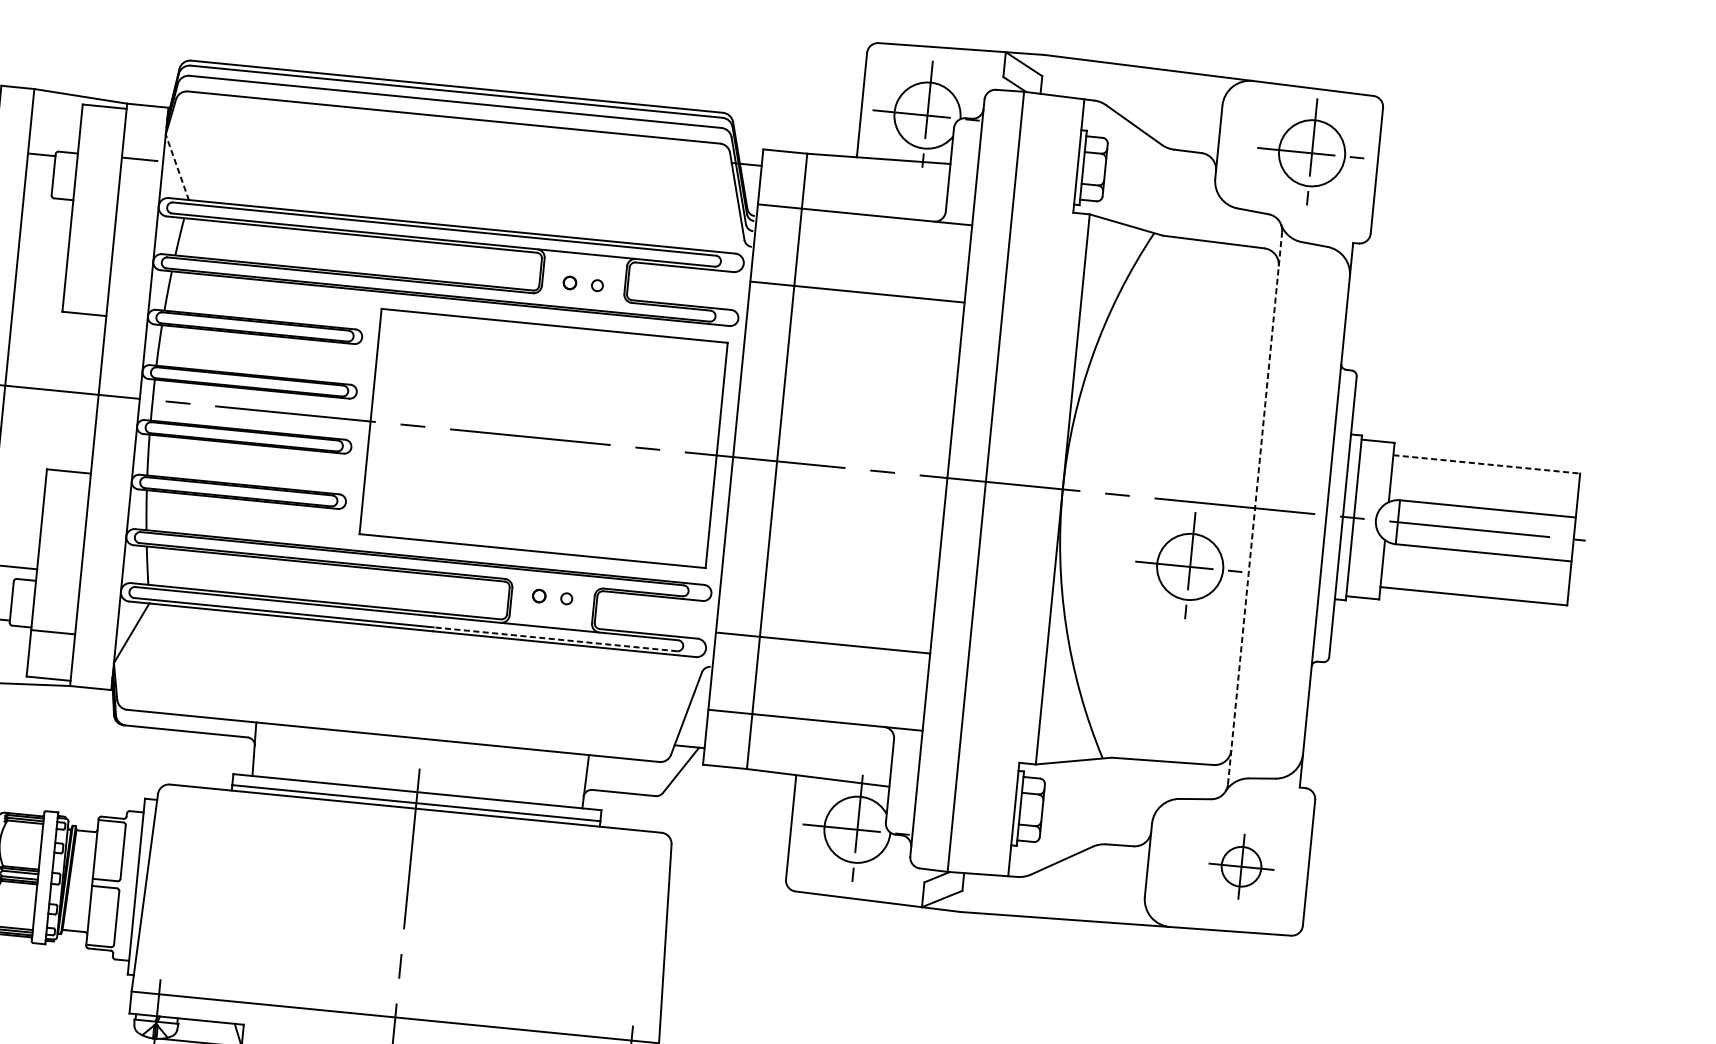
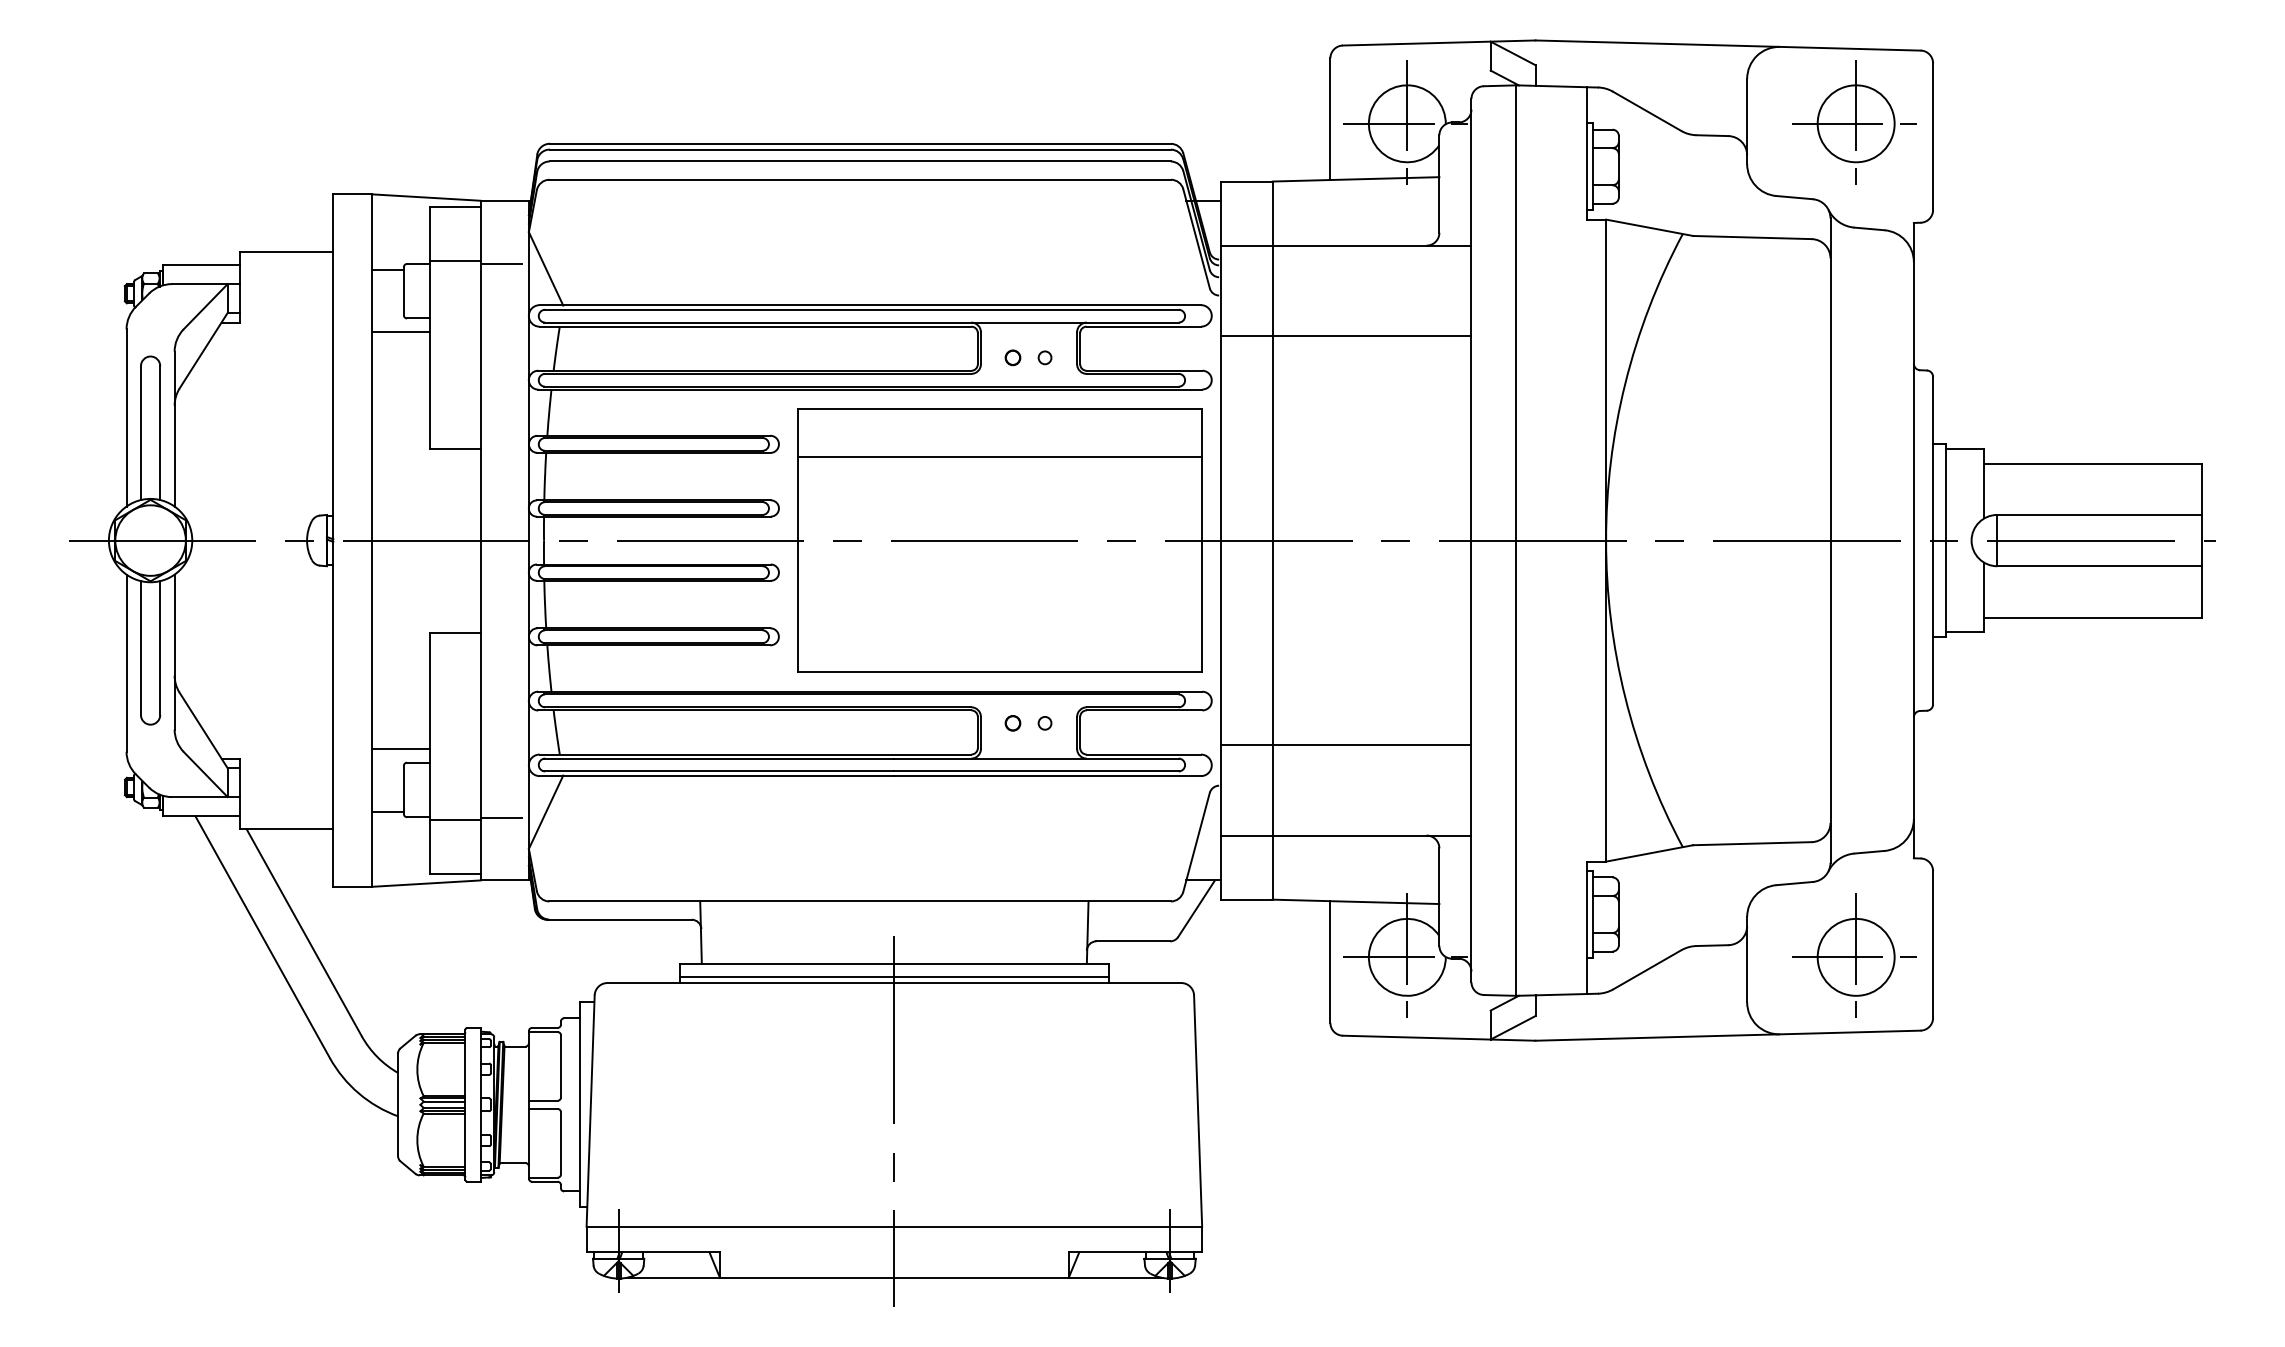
line: (99, 153) -> (454, 261), added
line: (177, 167) -> (546, 268), dashed -> solid
line: (47, 209) -> (400, 332), added
line: (550, 367) -> (1000, 457), added
line: (1486, 464) -> (2093, 463), dashed -> solid
line: (1255, 508) -> (1830, 540), dashed -> solid
part: (1188, 565) -> (1760, 614), removed
line: (93, 633) -> (502, 817), added
line: (555, 639) -> (1036, 771), dashed -> solid
part: (1240, 865) -> (1854, 955), size x1.67

